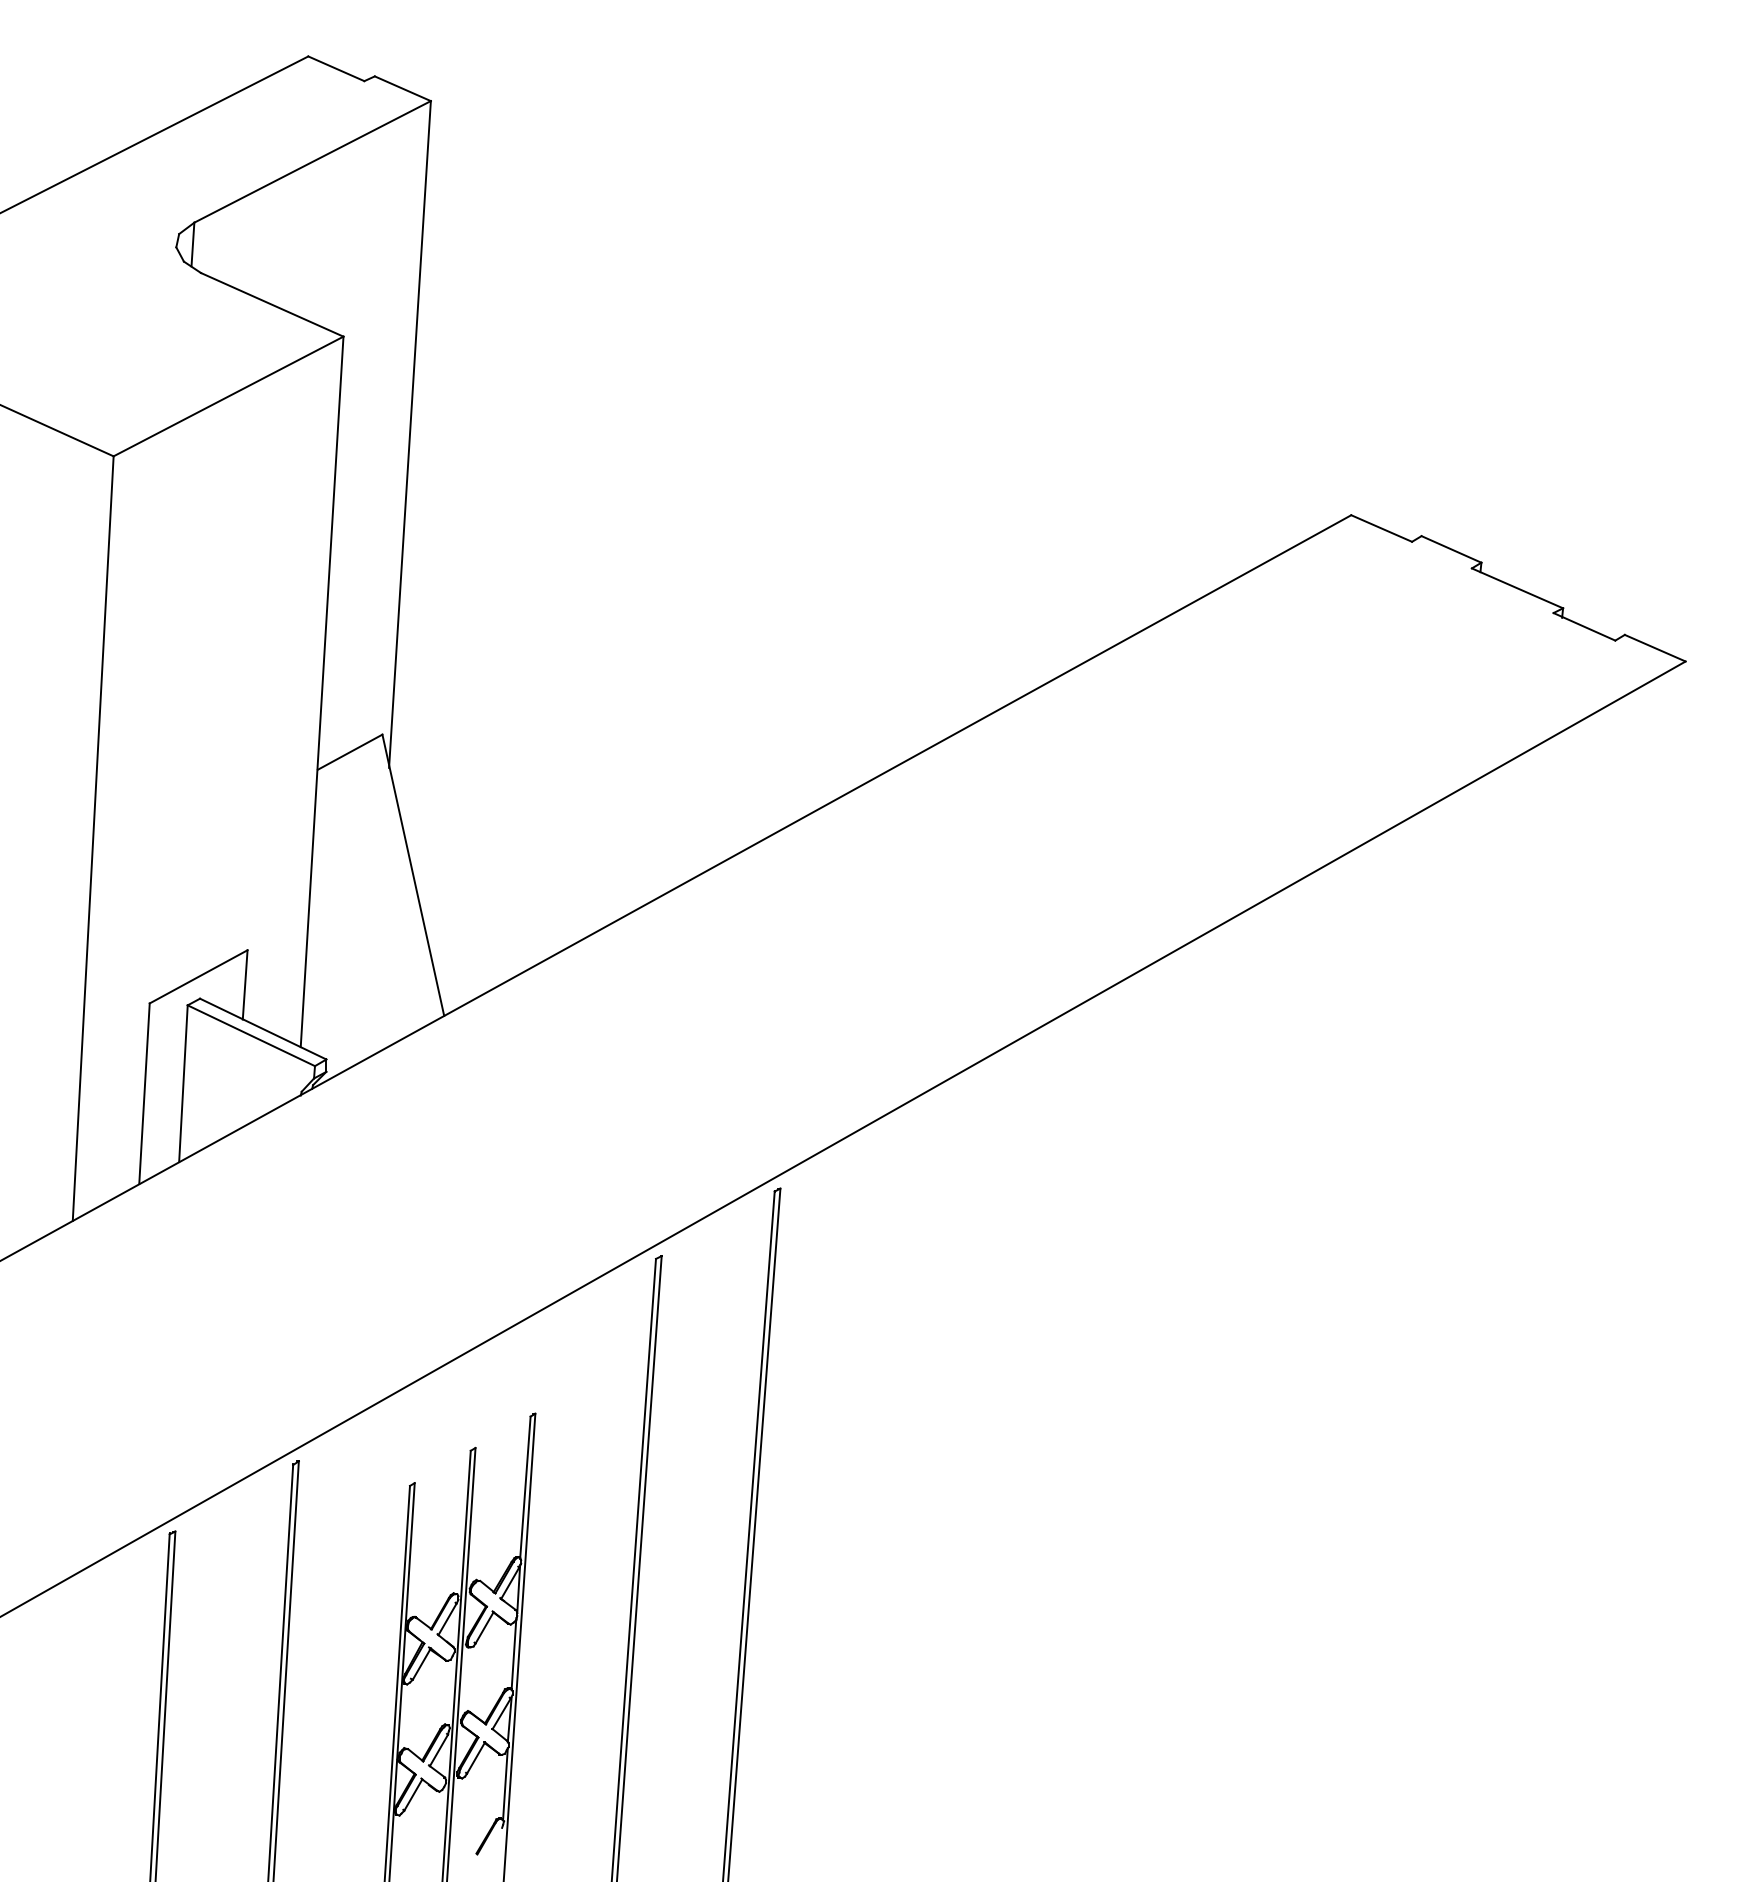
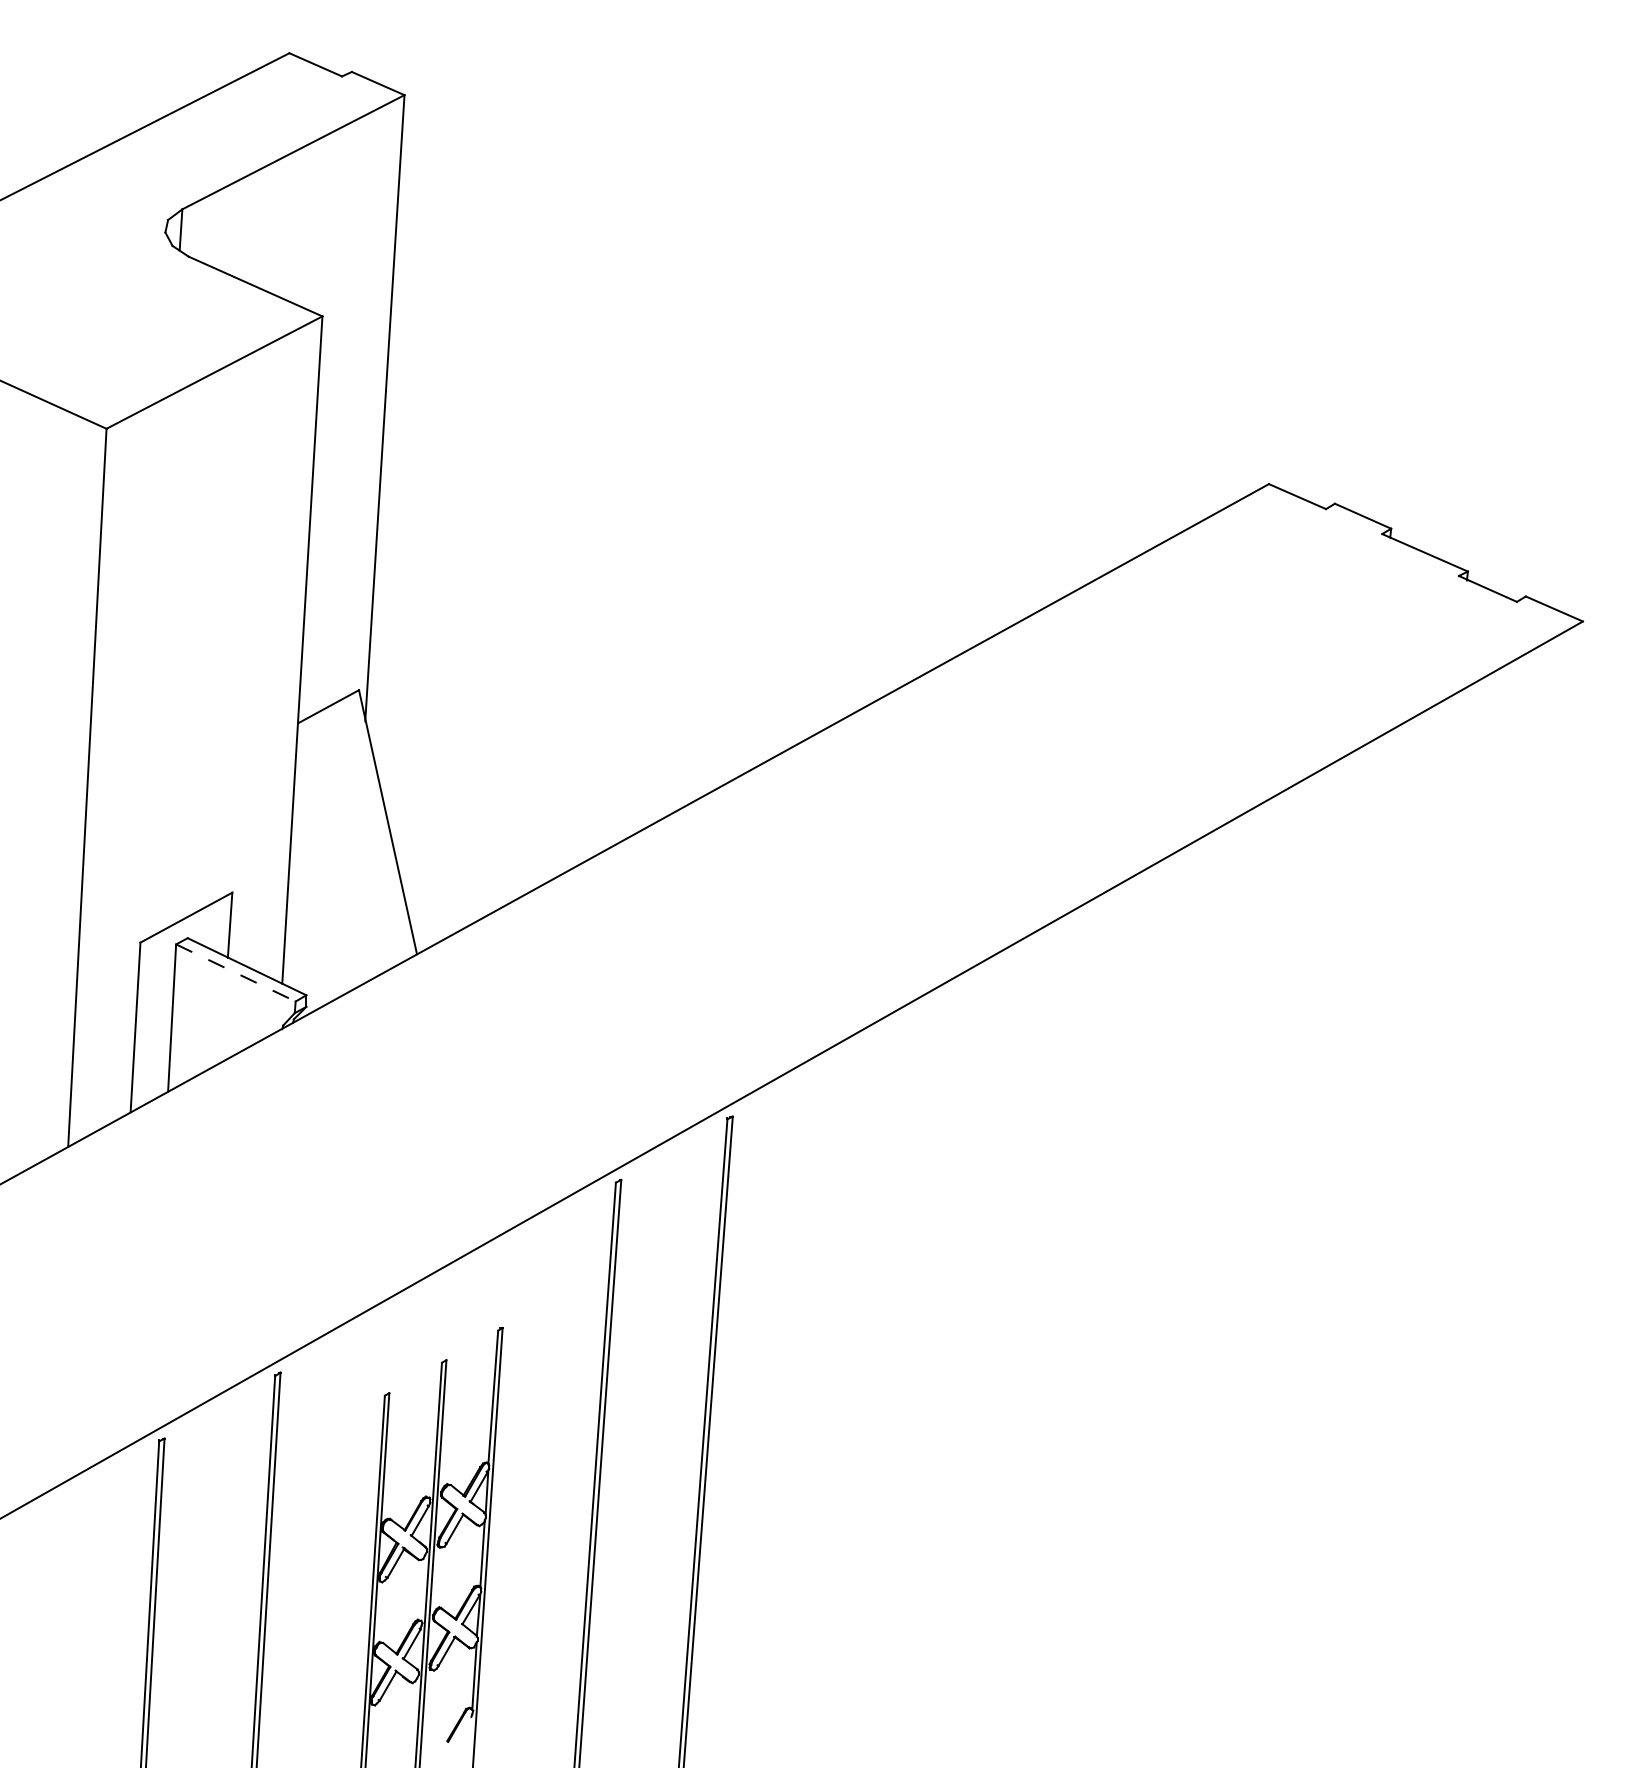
line: (251, 1035) -> (236, 972), solid -> dashed

